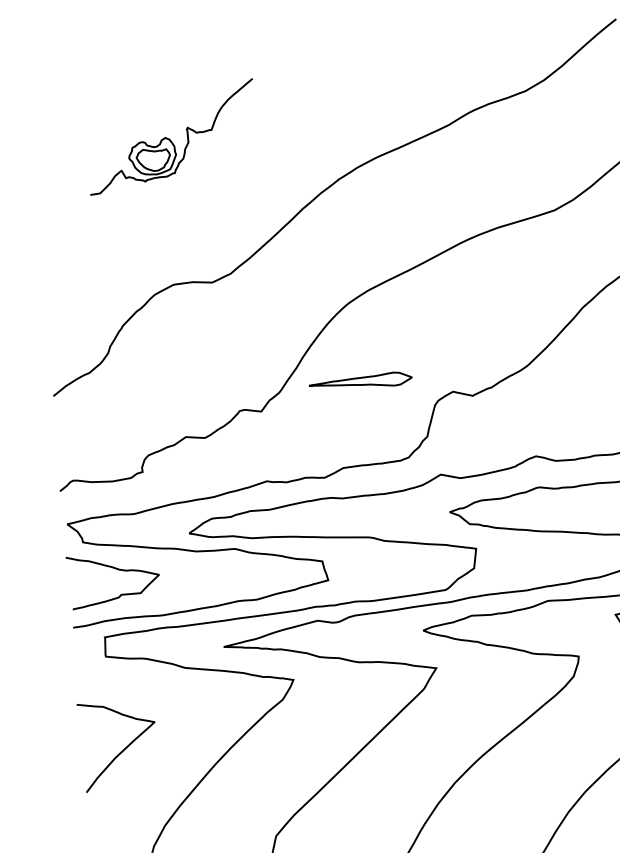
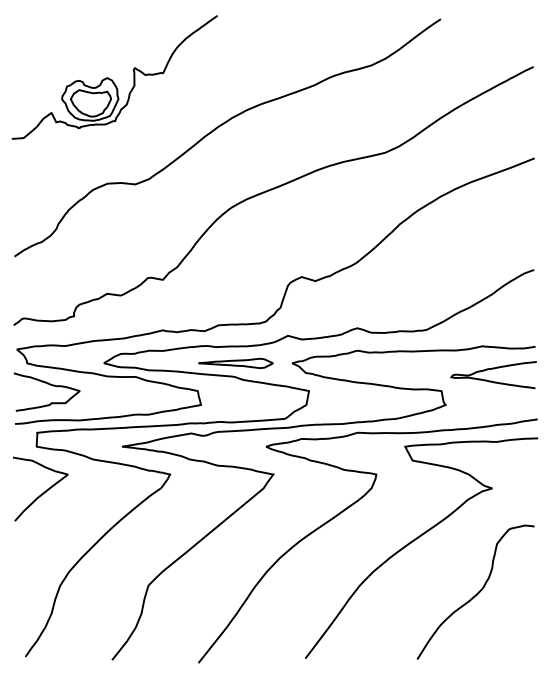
part: (171, 136) -> (114, 77), size x1.67
part: (359, 380) -> (235, 362), moved
curve: (124, 748) -> (44, 491), moved

